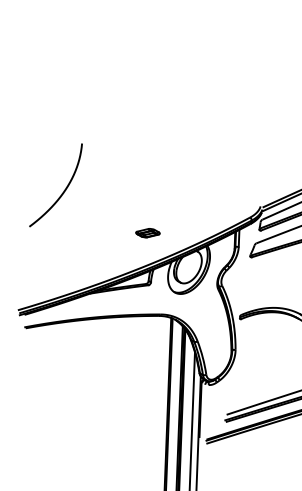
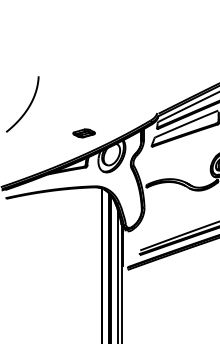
part: (146, 233) -> (83, 133), size x1.4

